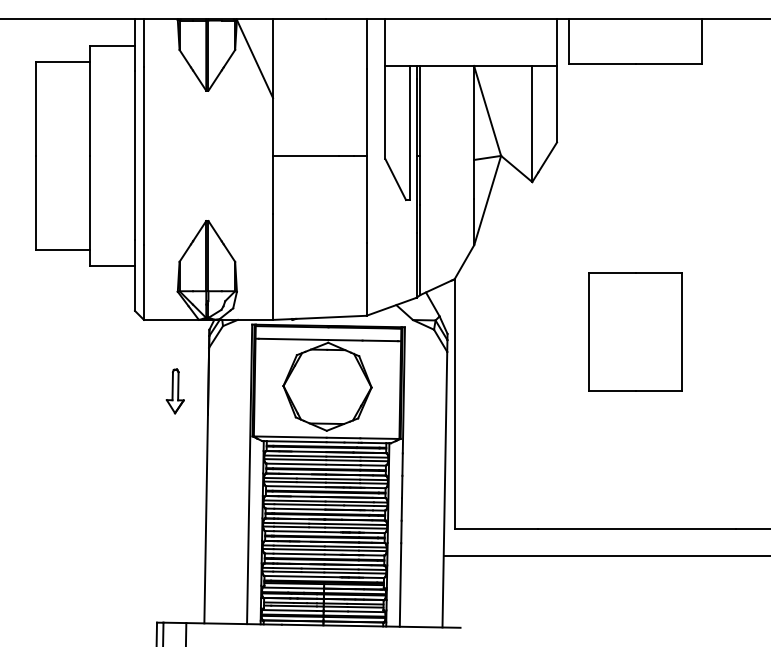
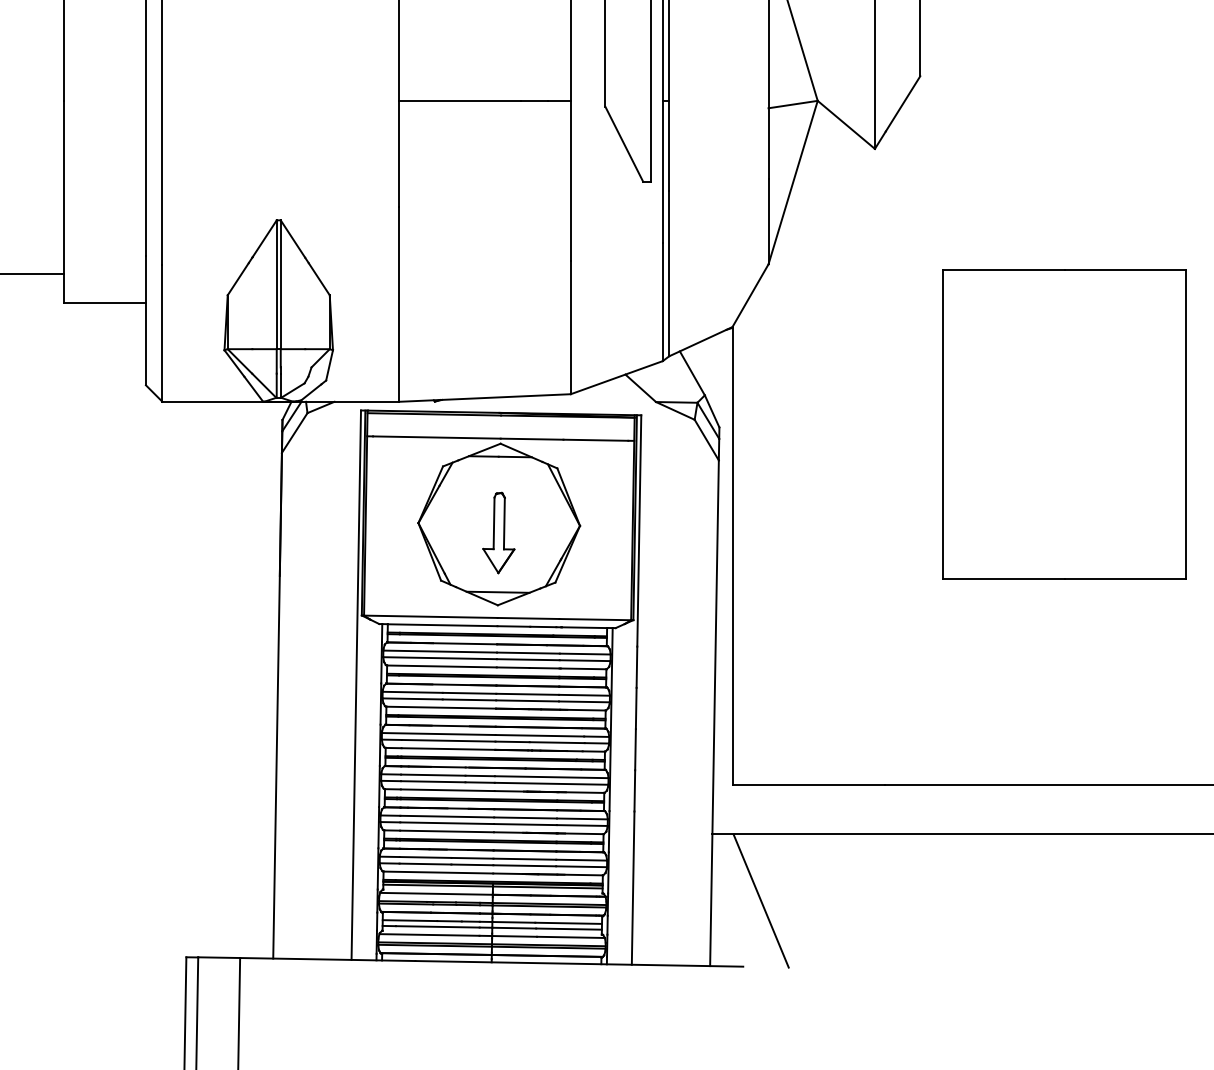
part: (635, 332) -> (1064, 424), size x1.43
part: (174, 391) -> (497, 533), moved
line: (470, 591) -> (761, 900), added

